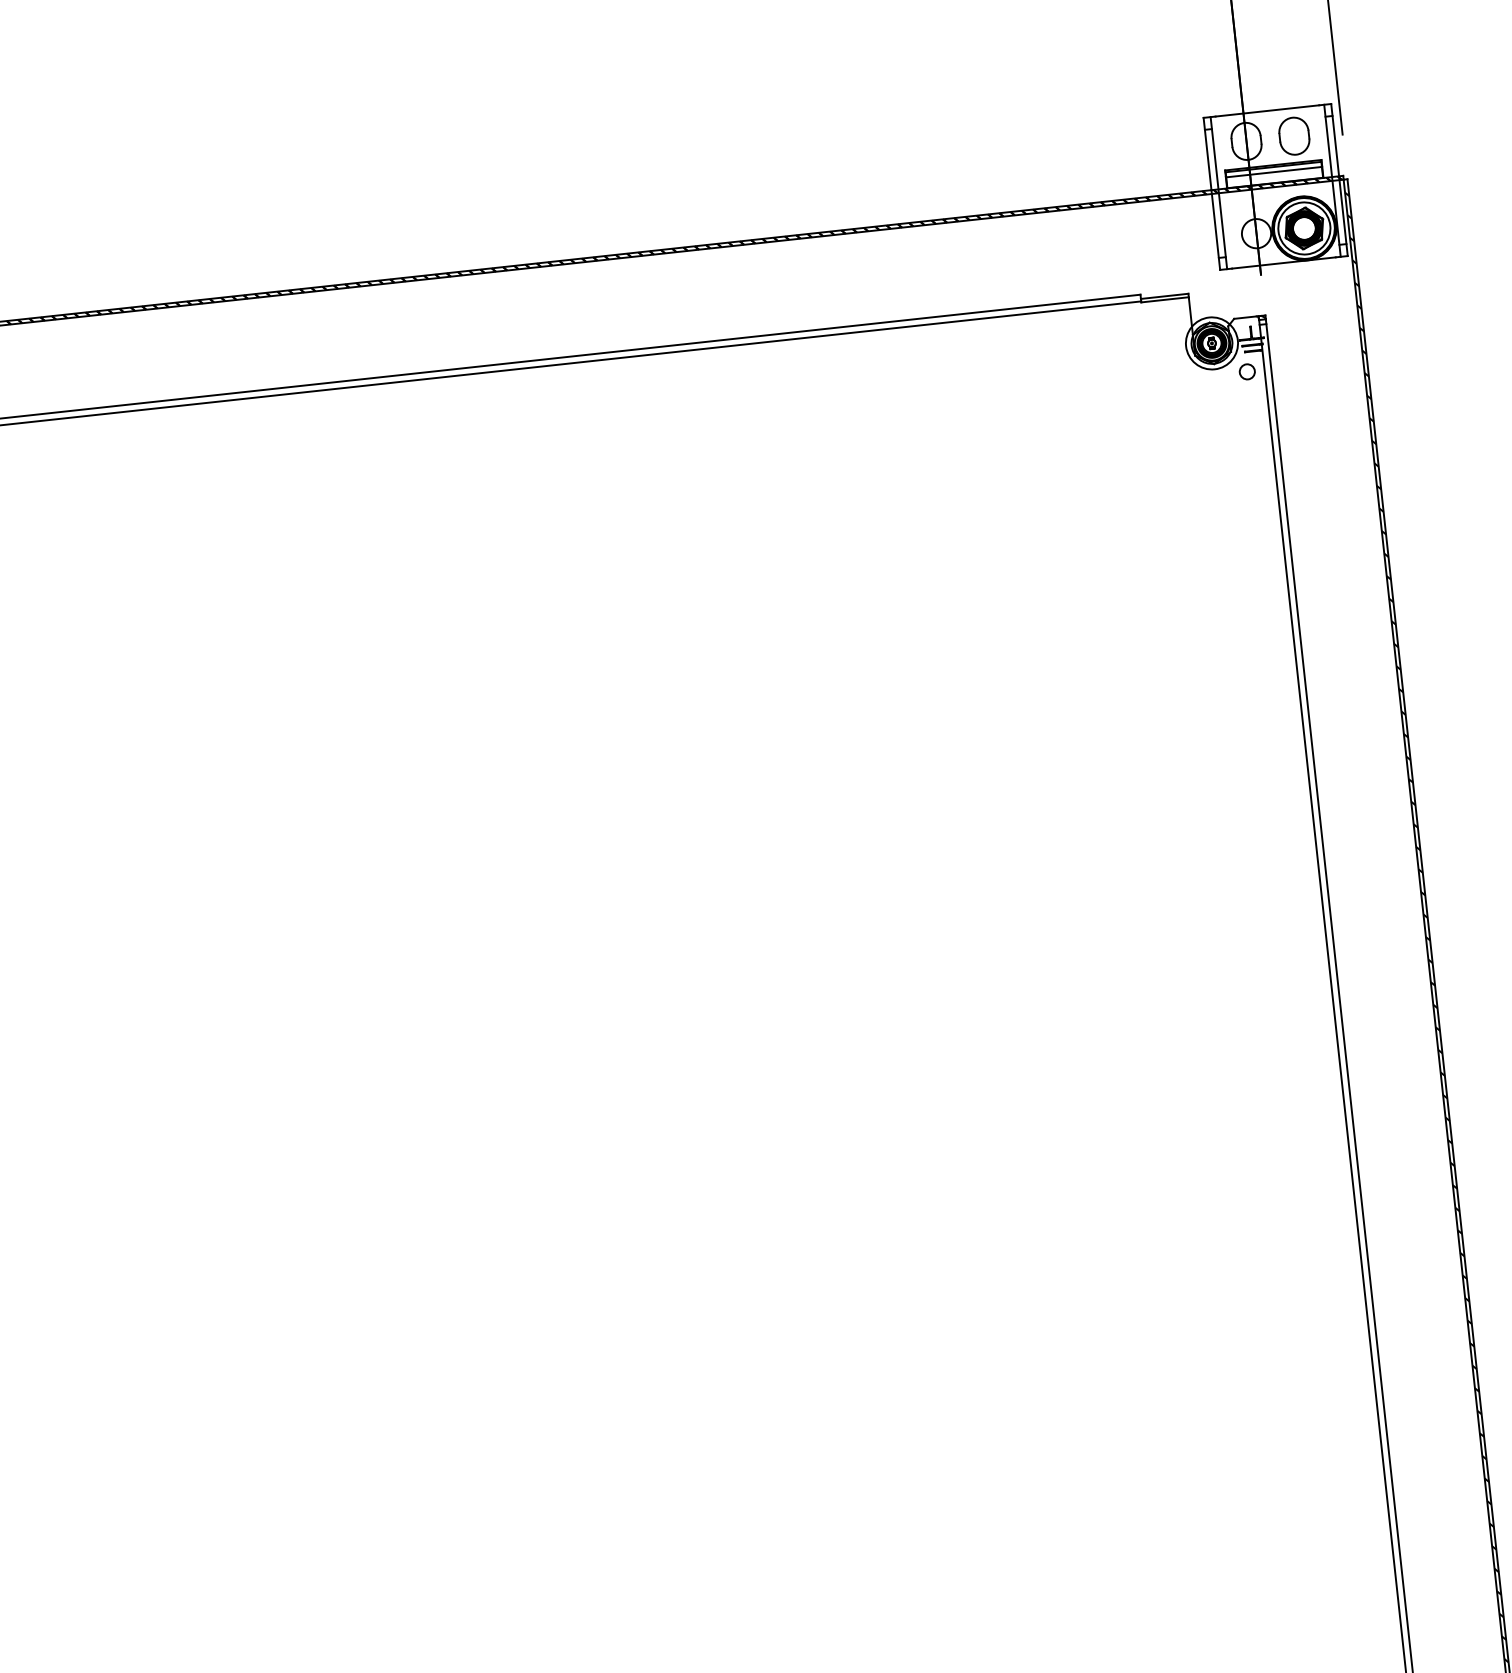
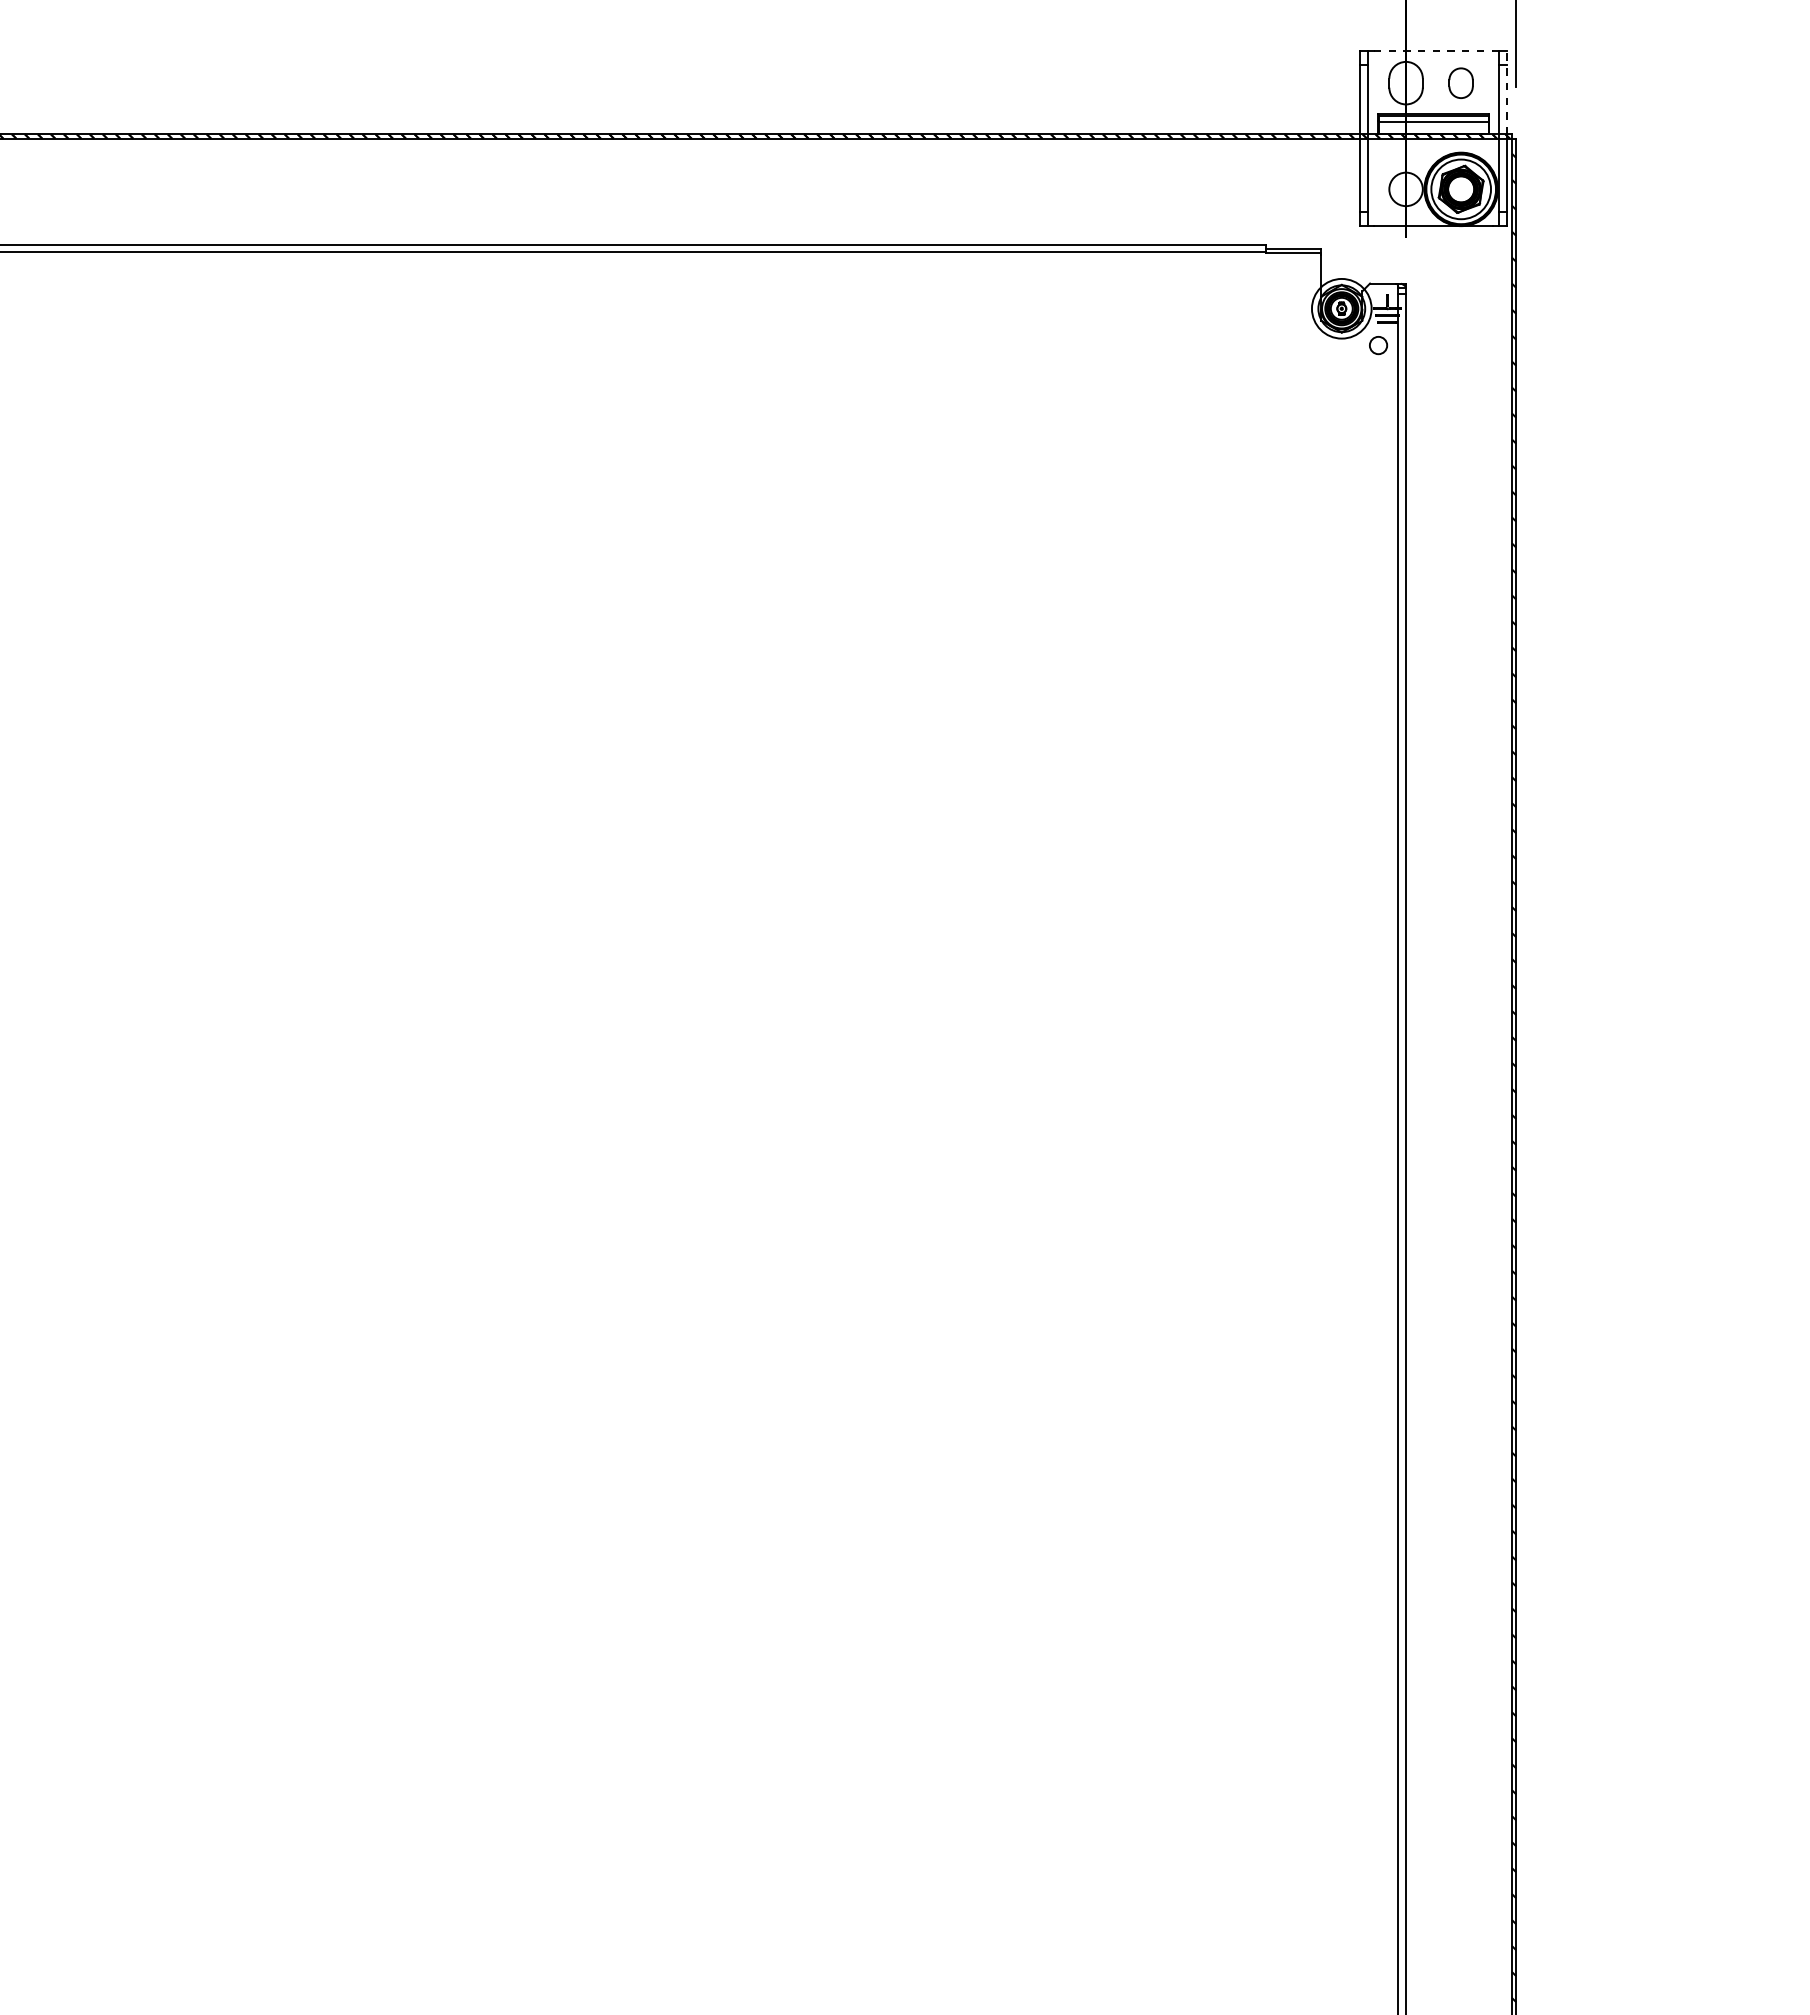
line: (1267, 111) -> (1433, 51), solid -> dashed
part: (1293, 136) -> (1460, 83), size x0.7
line: (1335, 139) -> (1507, 92), solid -> dashed

